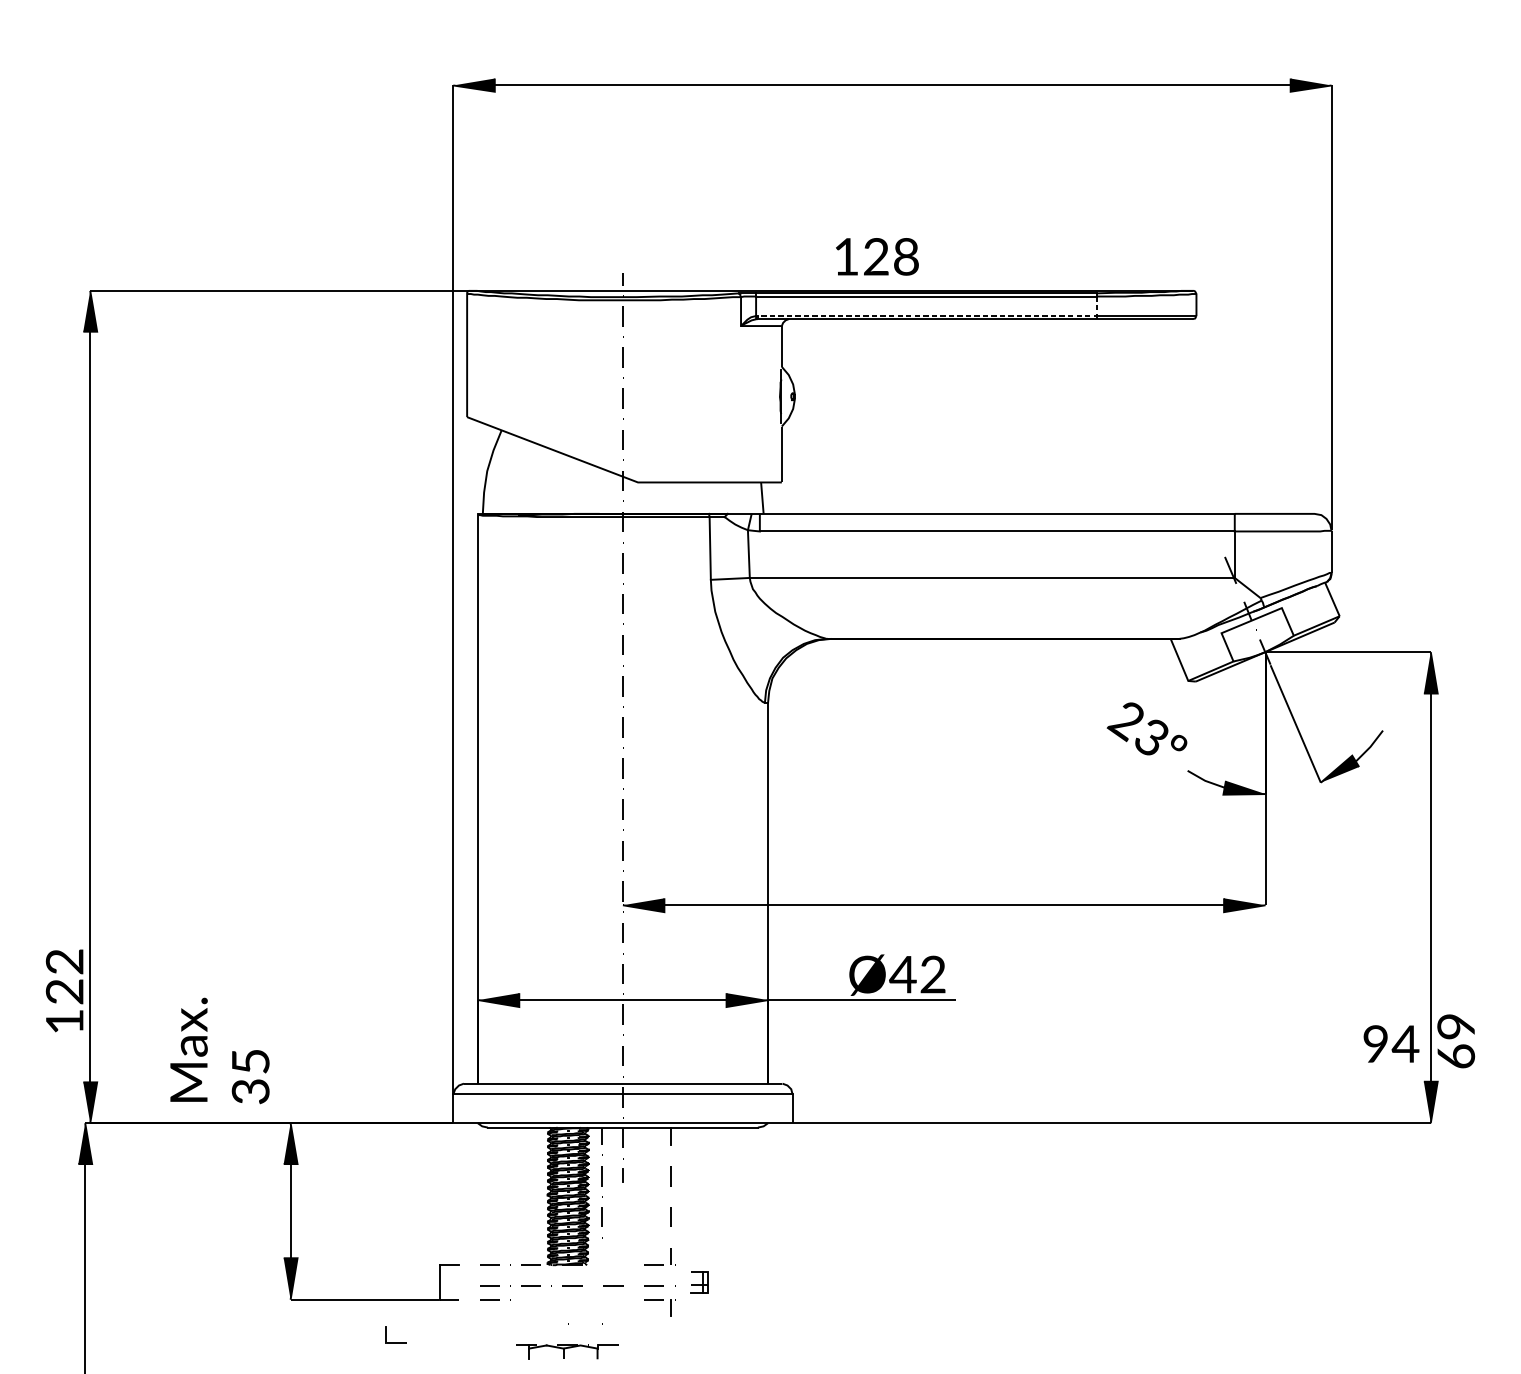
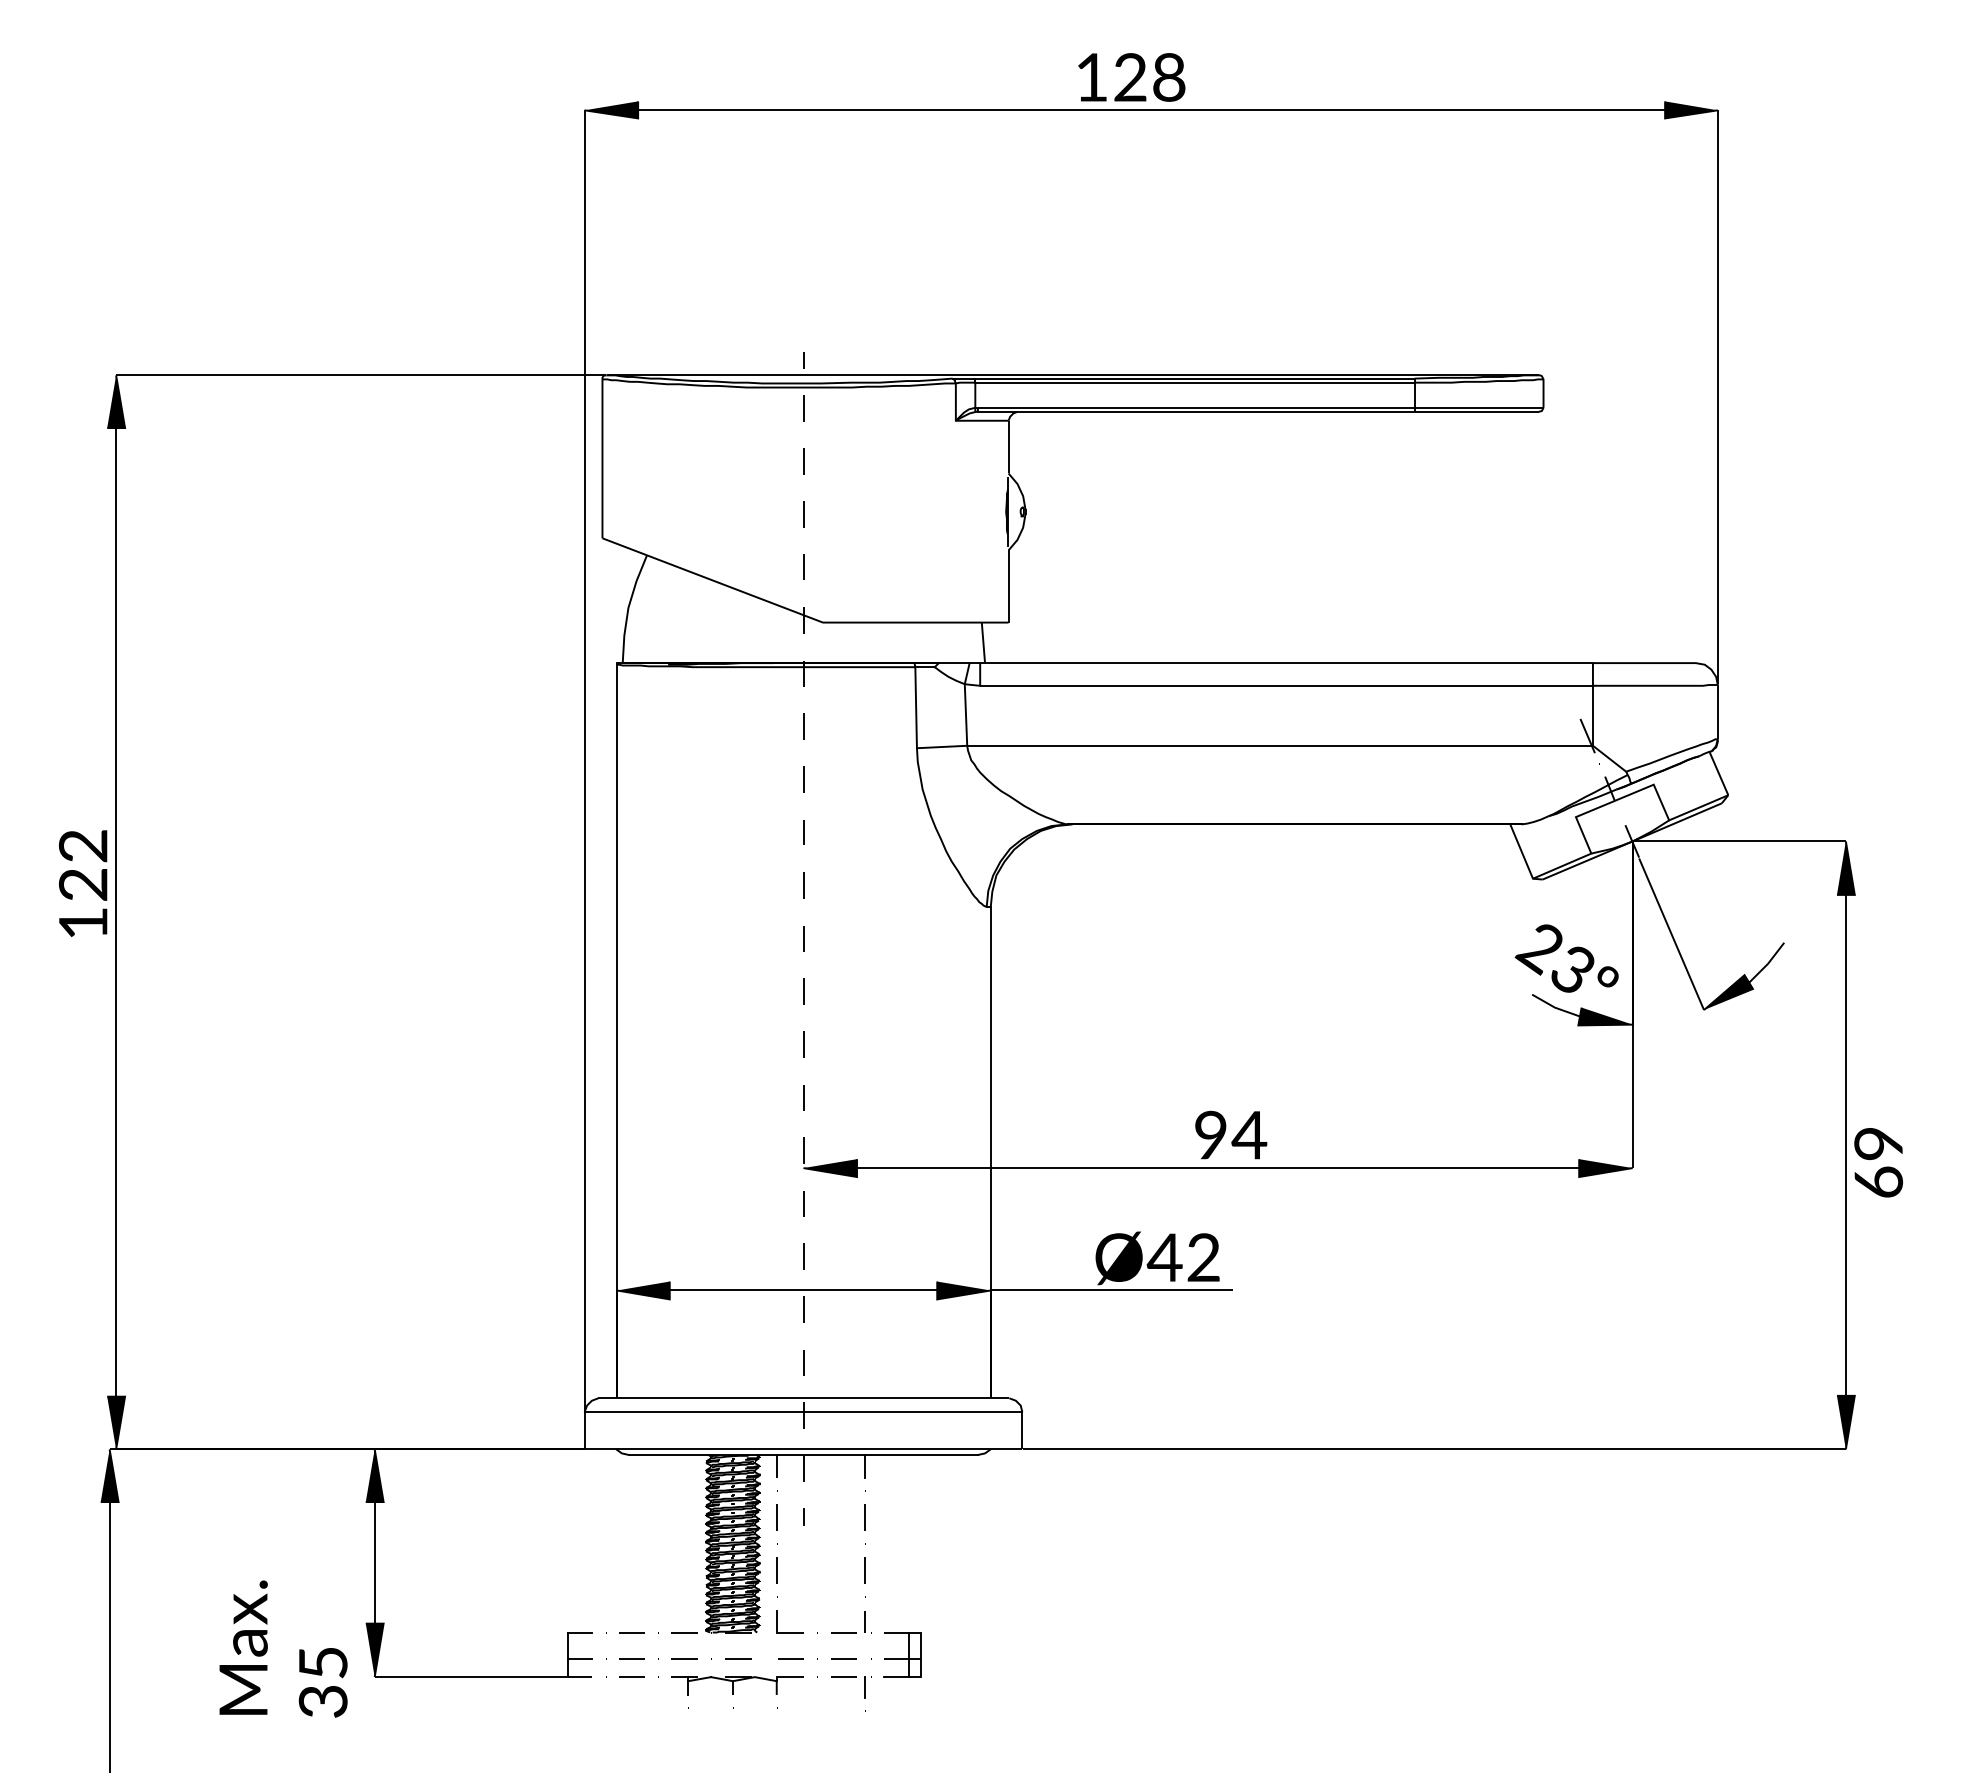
text: (877, 256) -> (1131, 77), moved
line: (937, 315) -> (1209, 407), dashed -> solid
text: (1146, 728) -> (1566, 958), moved
text: (64, 990) -> (83, 883), moved
text: (1456, 1041) -> (1878, 1162), moved
text: (1391, 1043) -> (1231, 1134), moved
text: (219, 1050) -> (283, 1648), moved
part: (699, 1282) -> (902, 1654), size x1.67
line: (449, 1286) -> (579, 1659), added
part: (395, 1343) -> (789, 1632), moved
part: (567, 1351) -> (737, 1685), moved

